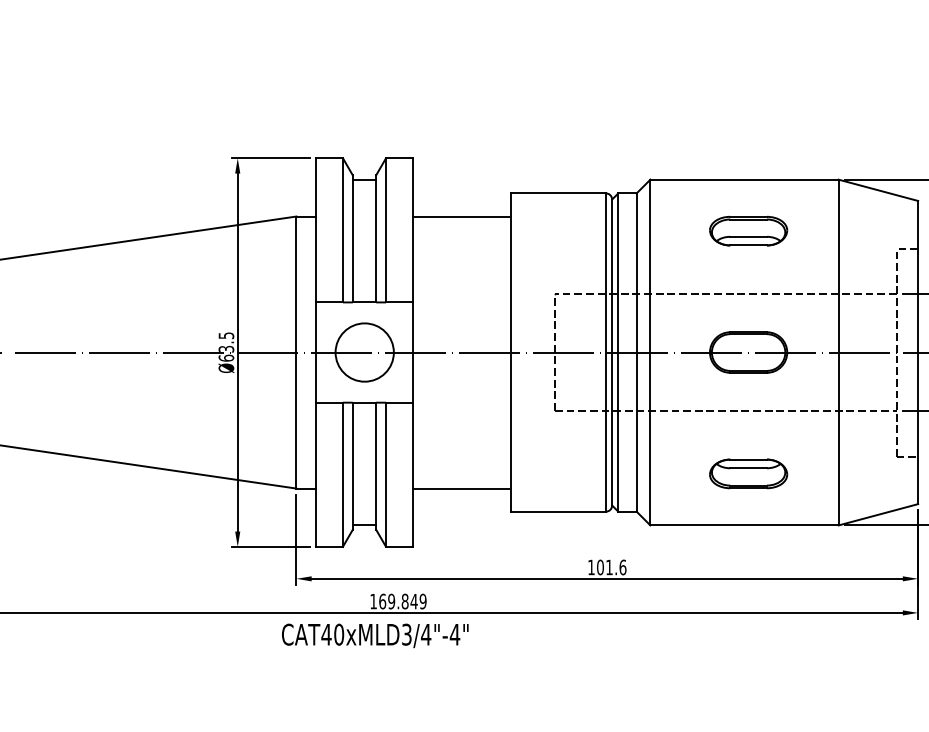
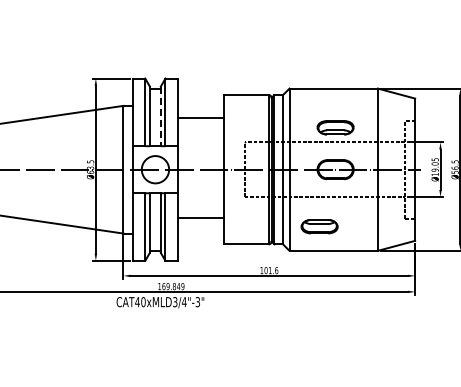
line: (460, 215) -> (200, 117), moved
part: (748, 230) -> (335, 127), moved
line: (375, 239) -> (160, 116), solid -> dashed
part: (748, 473) -> (319, 226), moved
line: (460, 488) -> (200, 217), moved
text: (454, 635) -> (197, 302), CAT40xMLD3/4"-4" -> CAT40xMLD3/4"-3"

